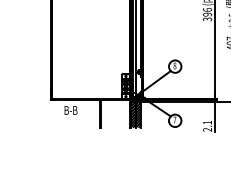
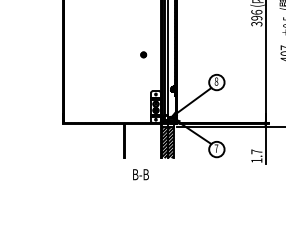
part: (115, 43) -> (143, 54), added
text: (70, 110) -> (140, 174), moved
text: (207, 125) -> (256, 155), 2.1 -> 1.7

